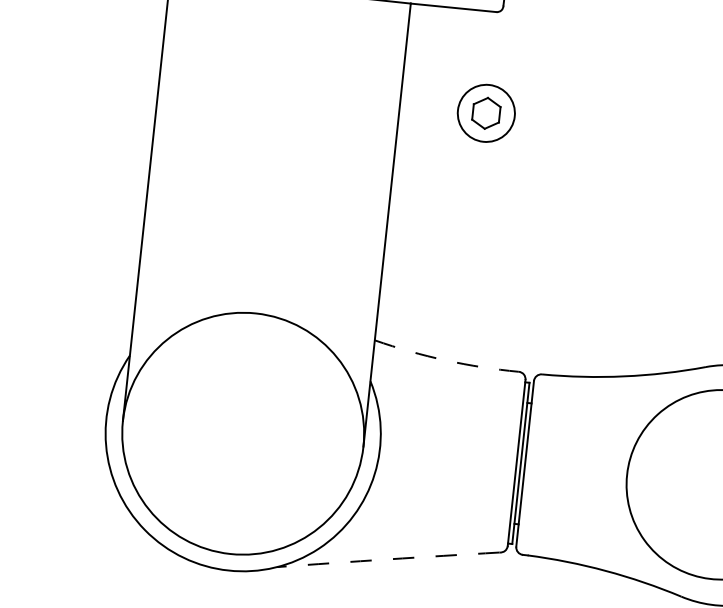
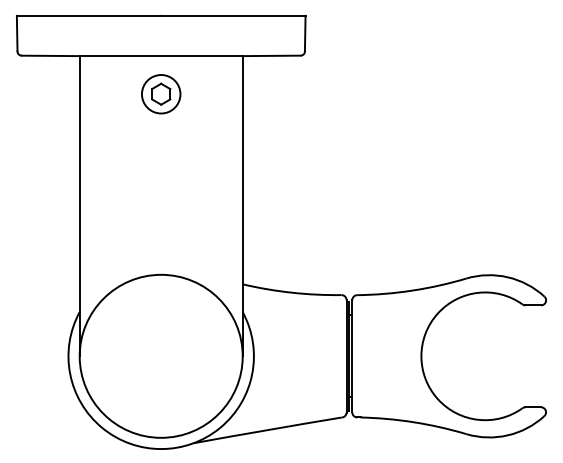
part: (486, 113) -> (161, 94), moved
arc: (445, 360) -> (291, 292), dashed -> solid
arc: (388, 559) -> (267, 430), dashed -> solid

